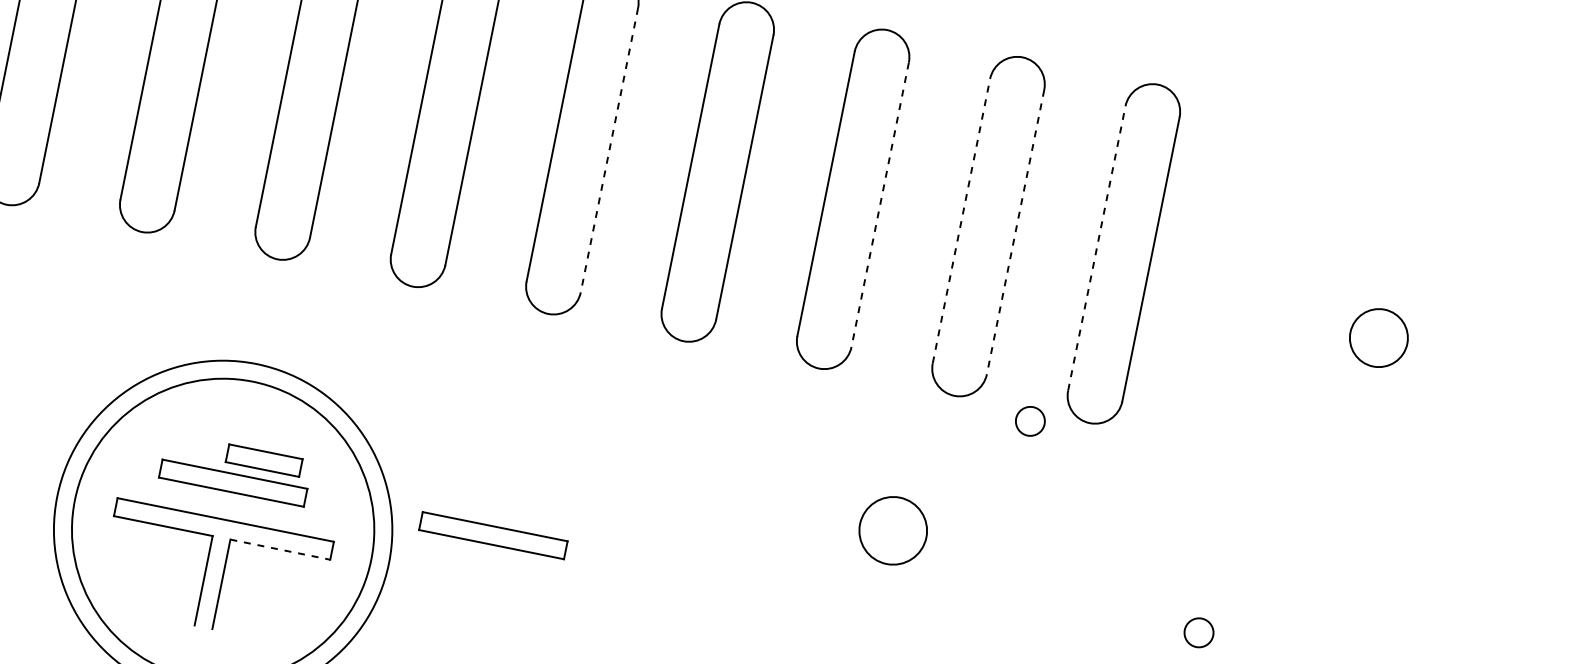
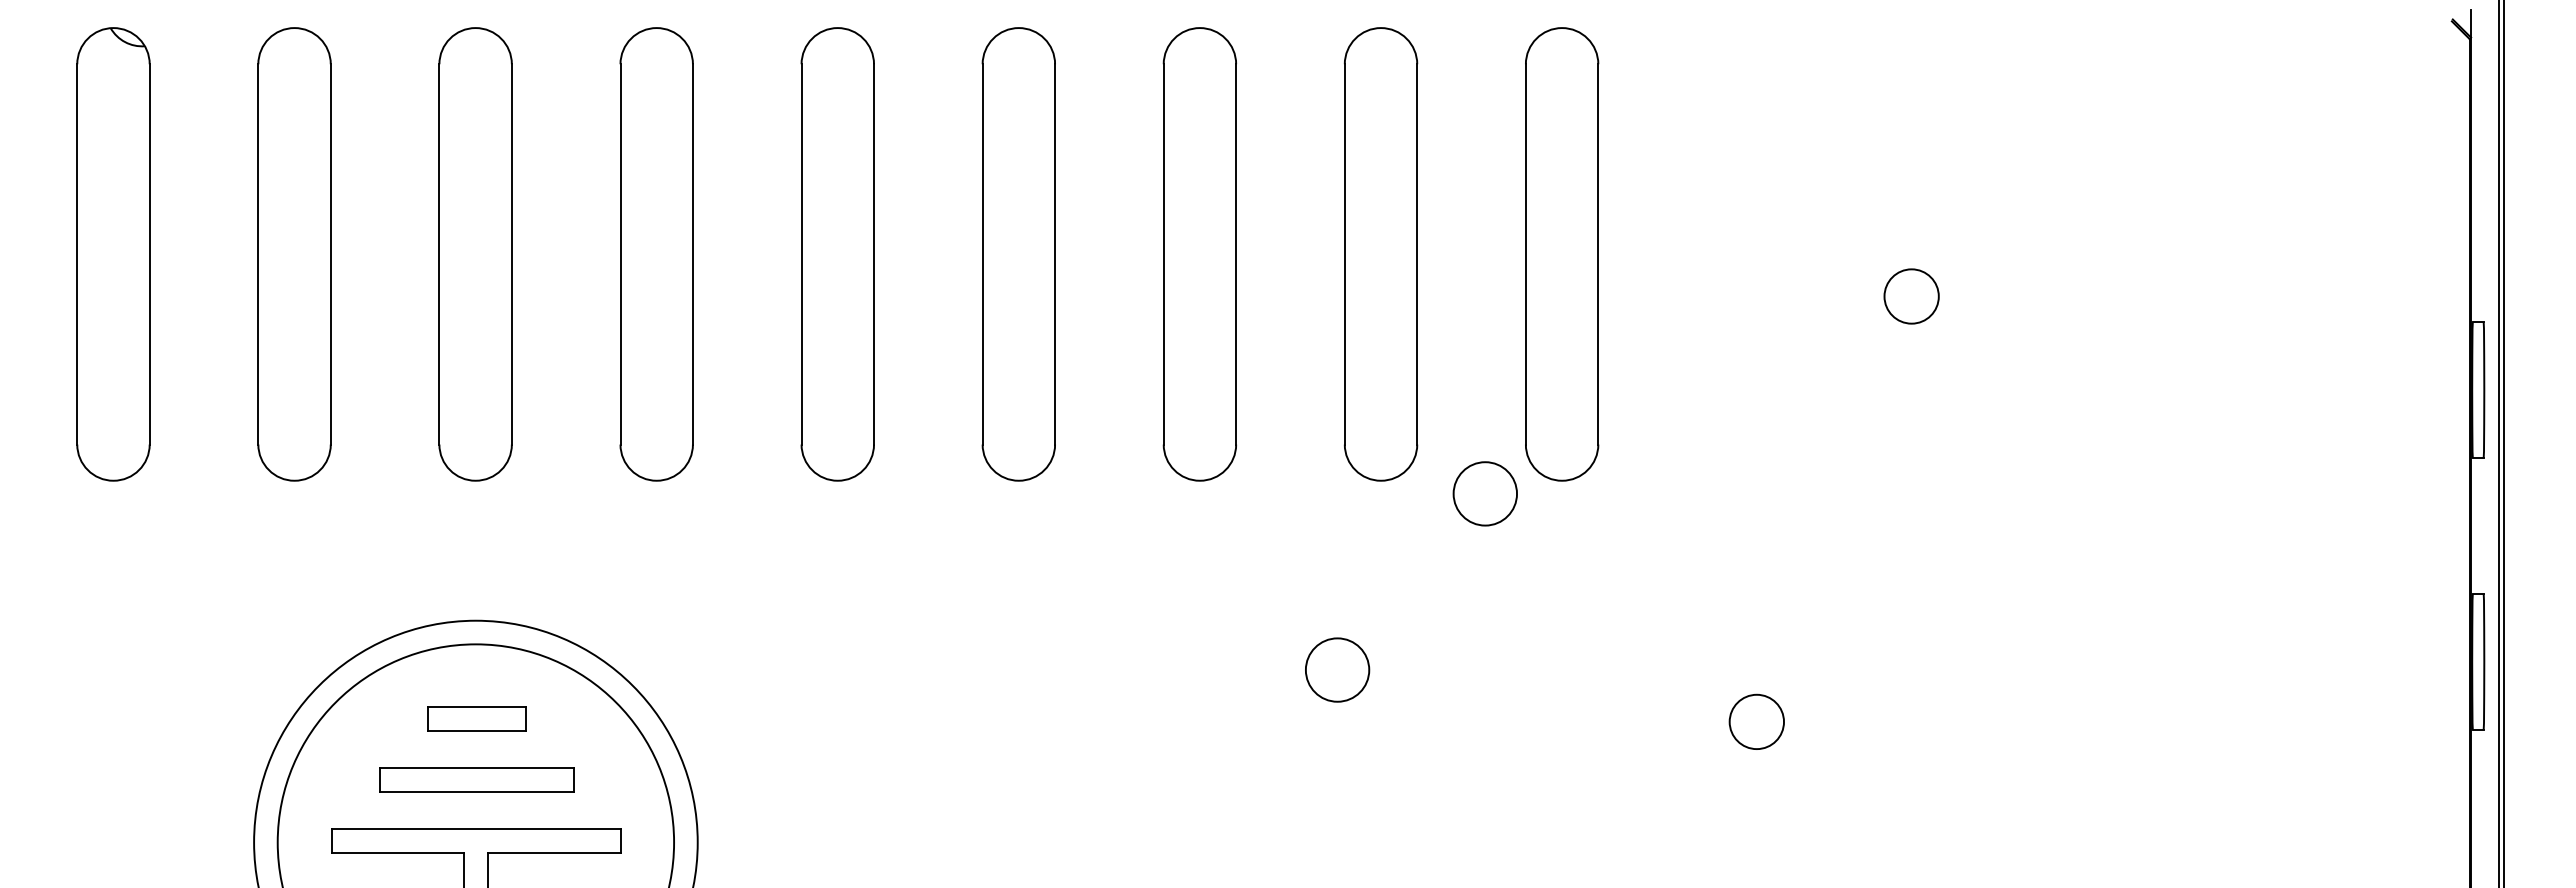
line: (609, 150) -> (874, 254), dashed -> solid
line: (880, 204) -> (1236, 254), dashed -> solid
line: (961, 220) -> (1344, 253), dashed -> solid
line: (1015, 232) -> (1417, 254), dashed -> solid
line: (1096, 247) -> (1525, 253), dashed -> solid
circle: (1378, 338) -> (1911, 296), size x0.71
circle: (1030, 421) -> (1485, 493), size x1.67
part: (264, 460) -> (476, 718), moved
circle: (893, 530) -> (1337, 669), size x0.71
part: (493, 535) -> (824, 779), removed
line: (280, 549) -> (554, 853), dashed -> solid
circle: (1198, 632) -> (1756, 721), size x1.43

